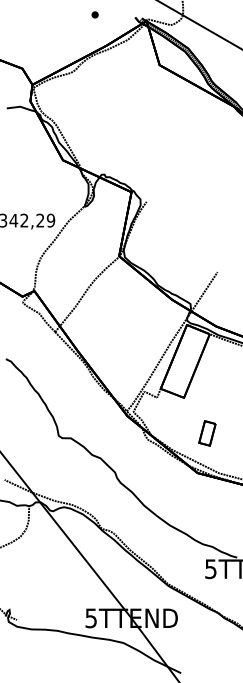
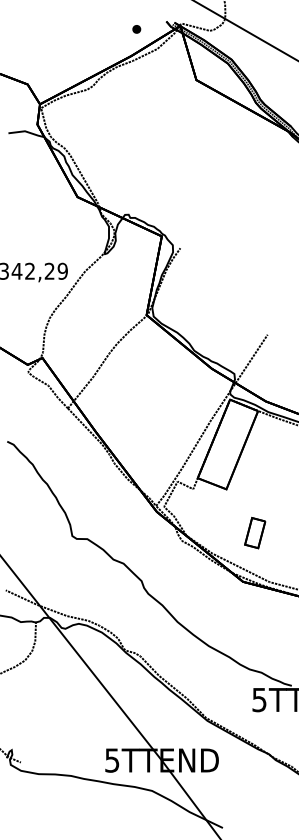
part: (94, 14) -> (135, 28), moved

